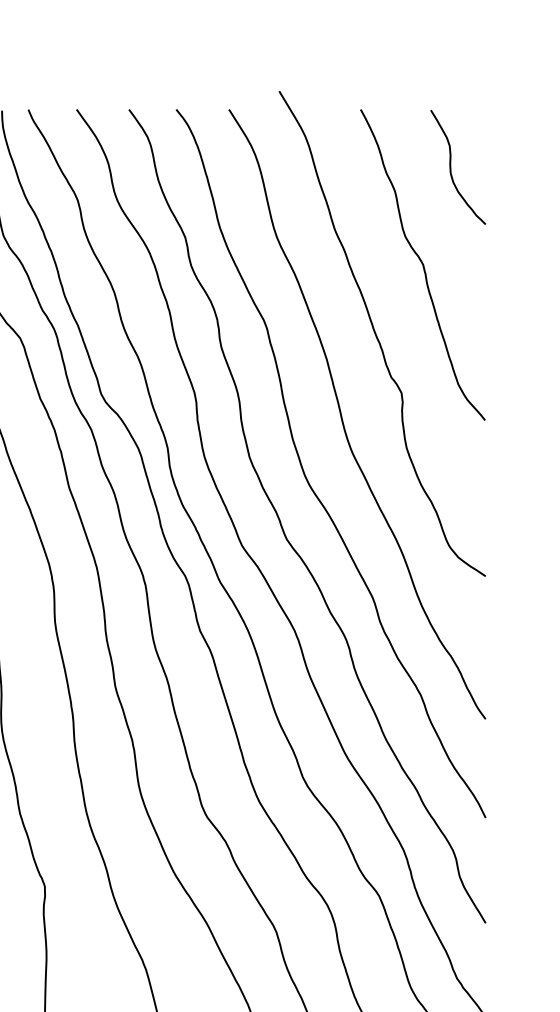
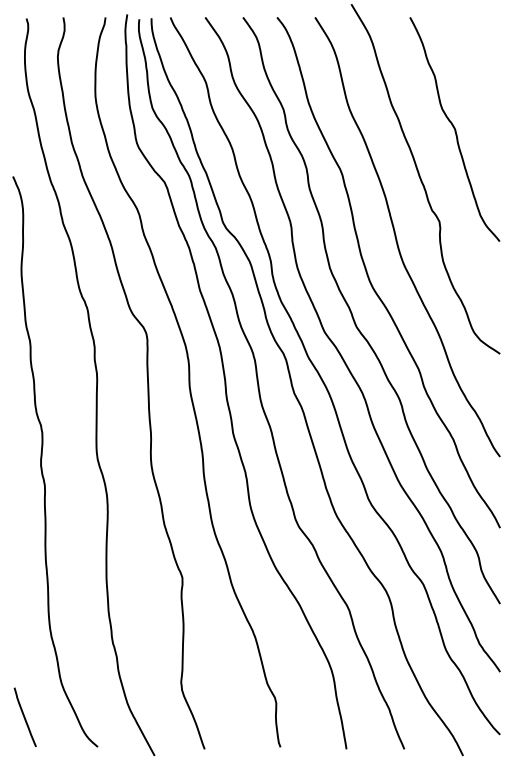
curve: (451, 166) -> (475, 58), removed

